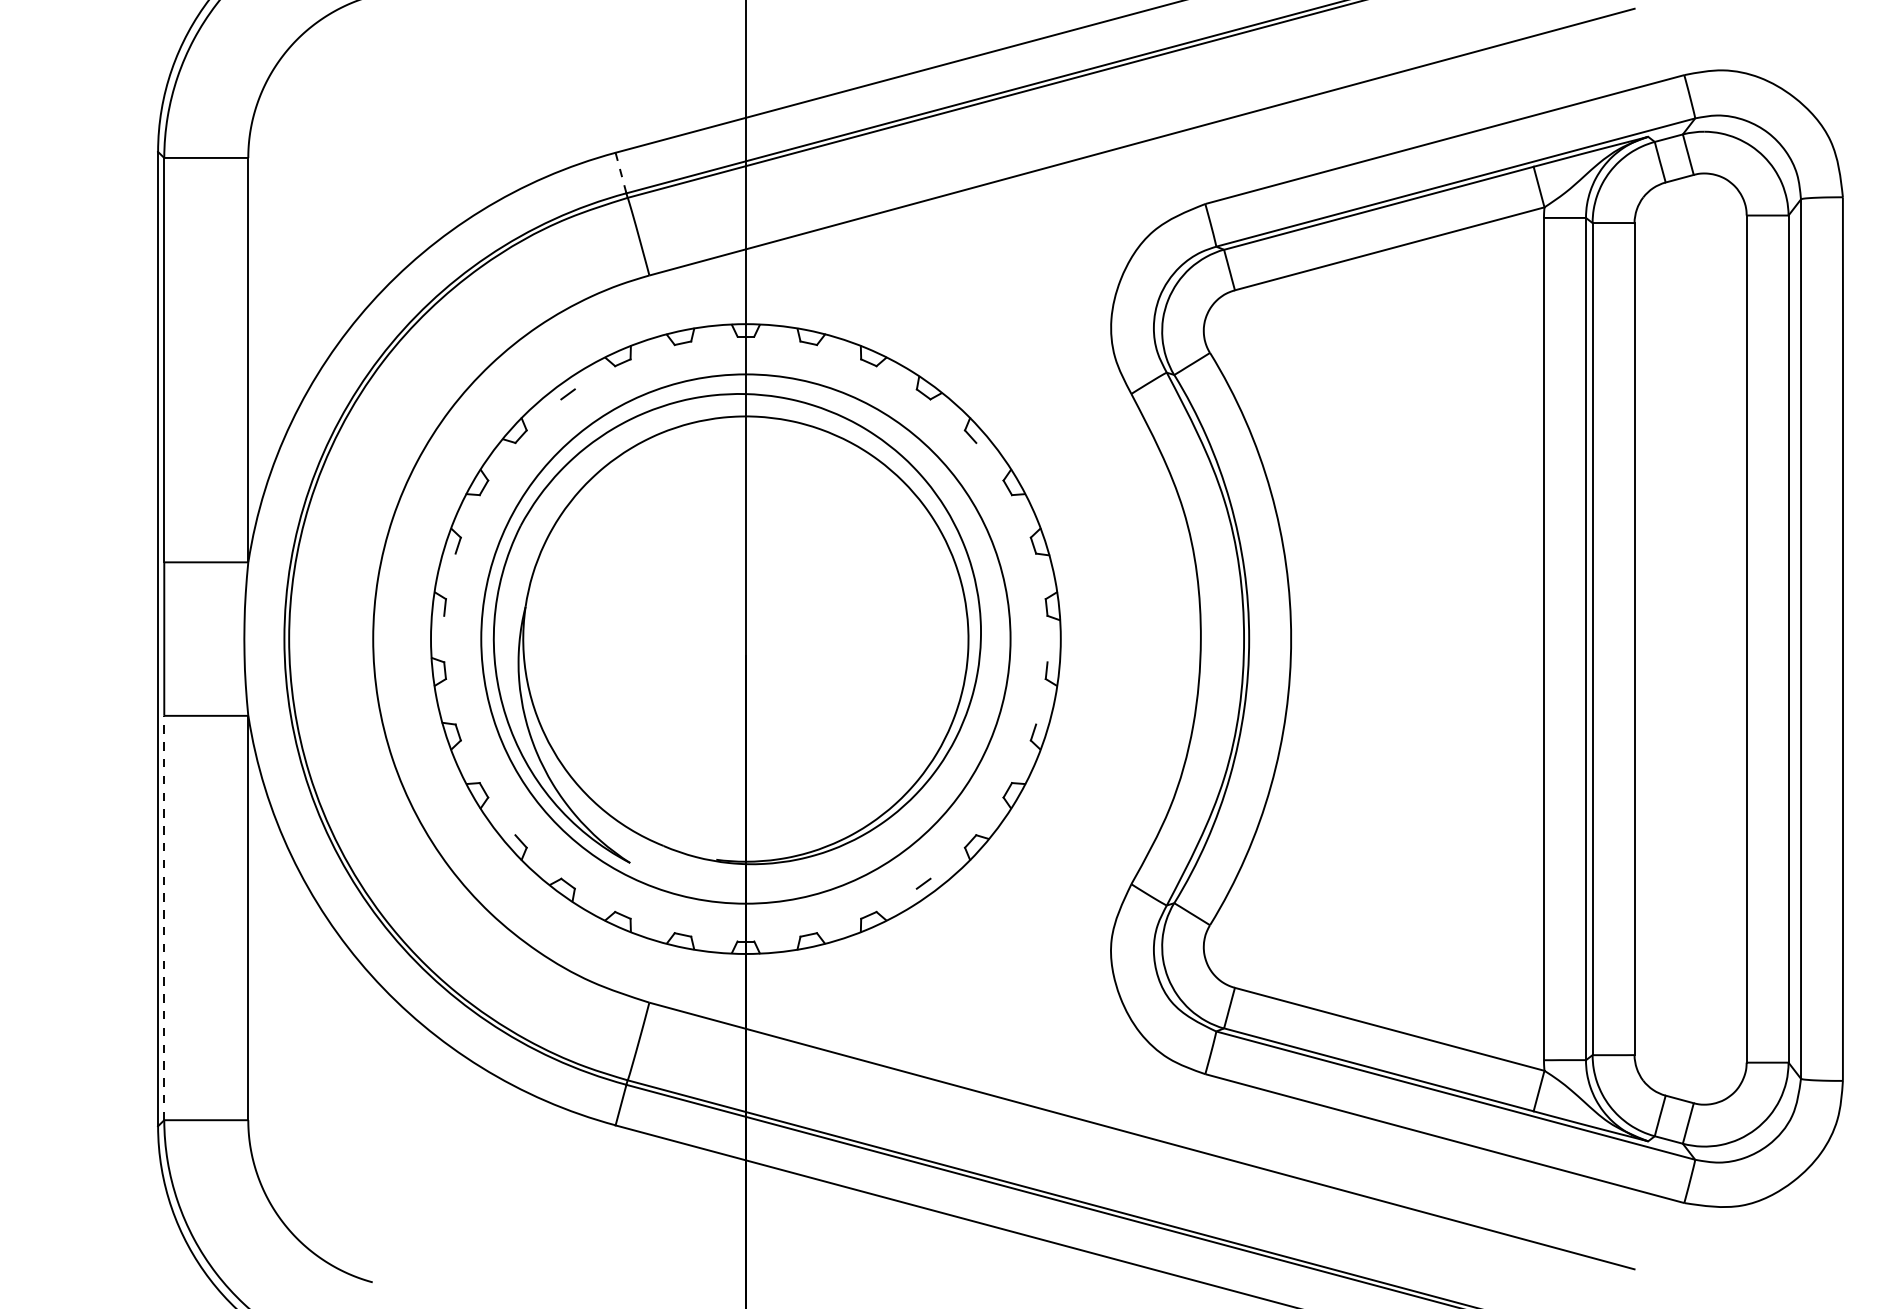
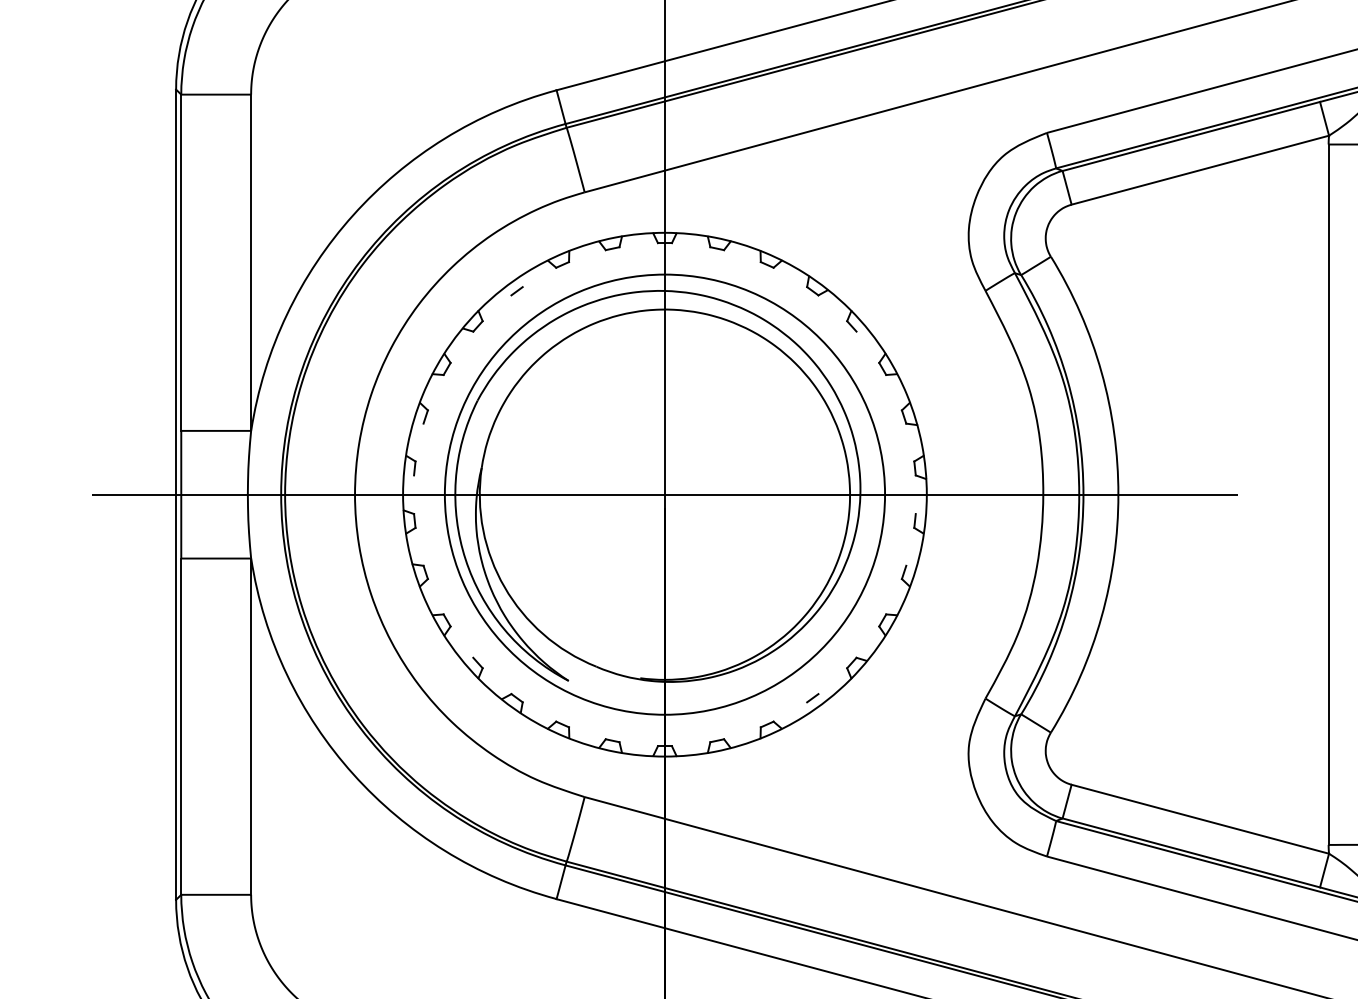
line: (621, 173) -> (561, 107), dashed -> solid
line: (745, 639) -> (664, 495), added
line: (164, 917) -> (181, 726), dashed -> solid

